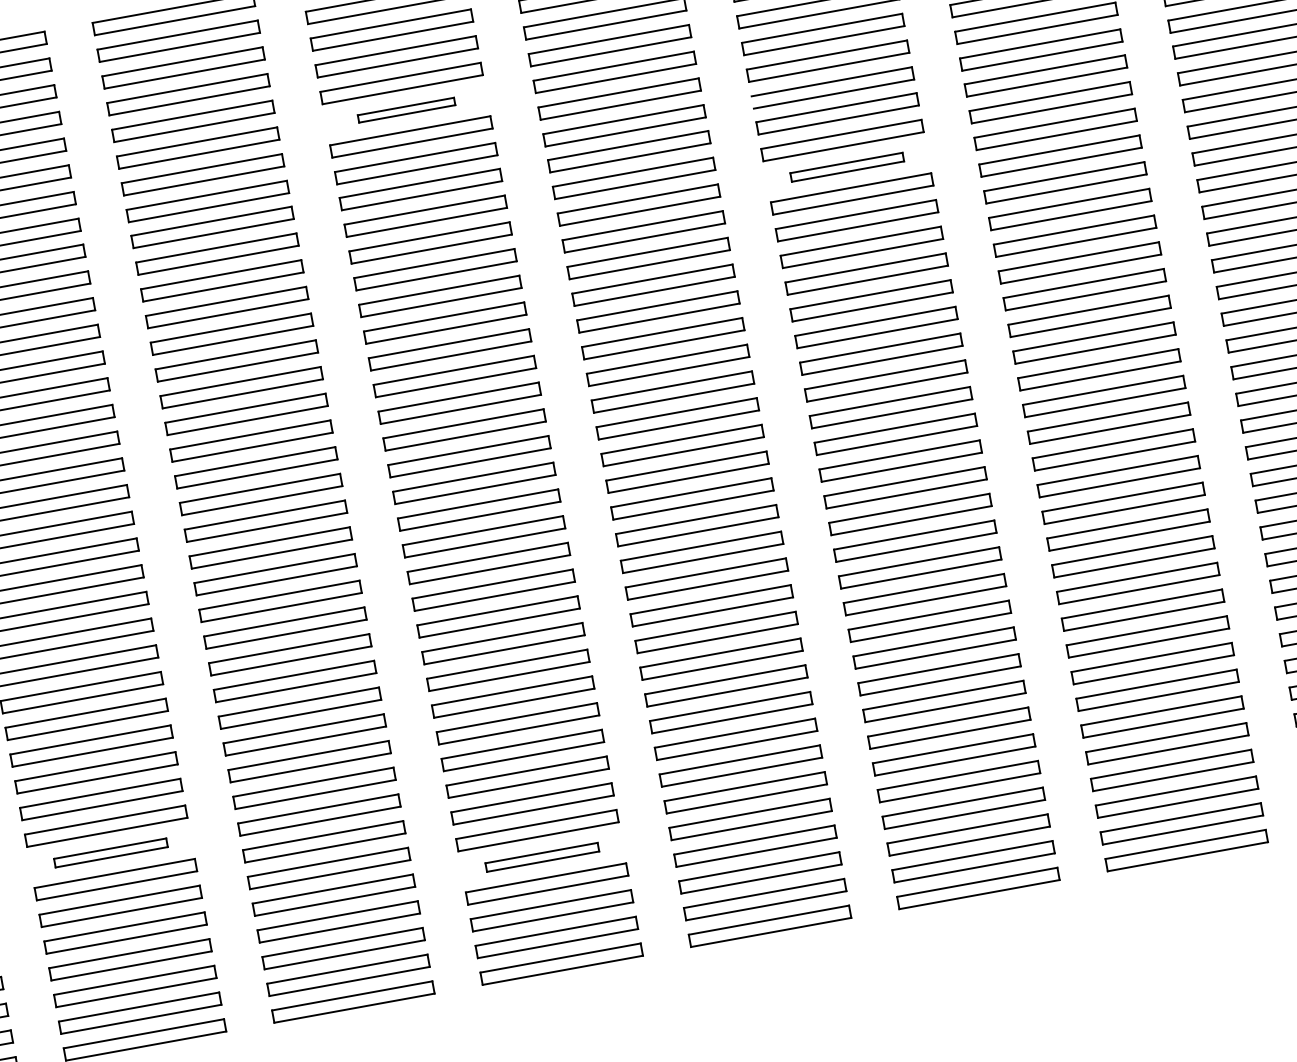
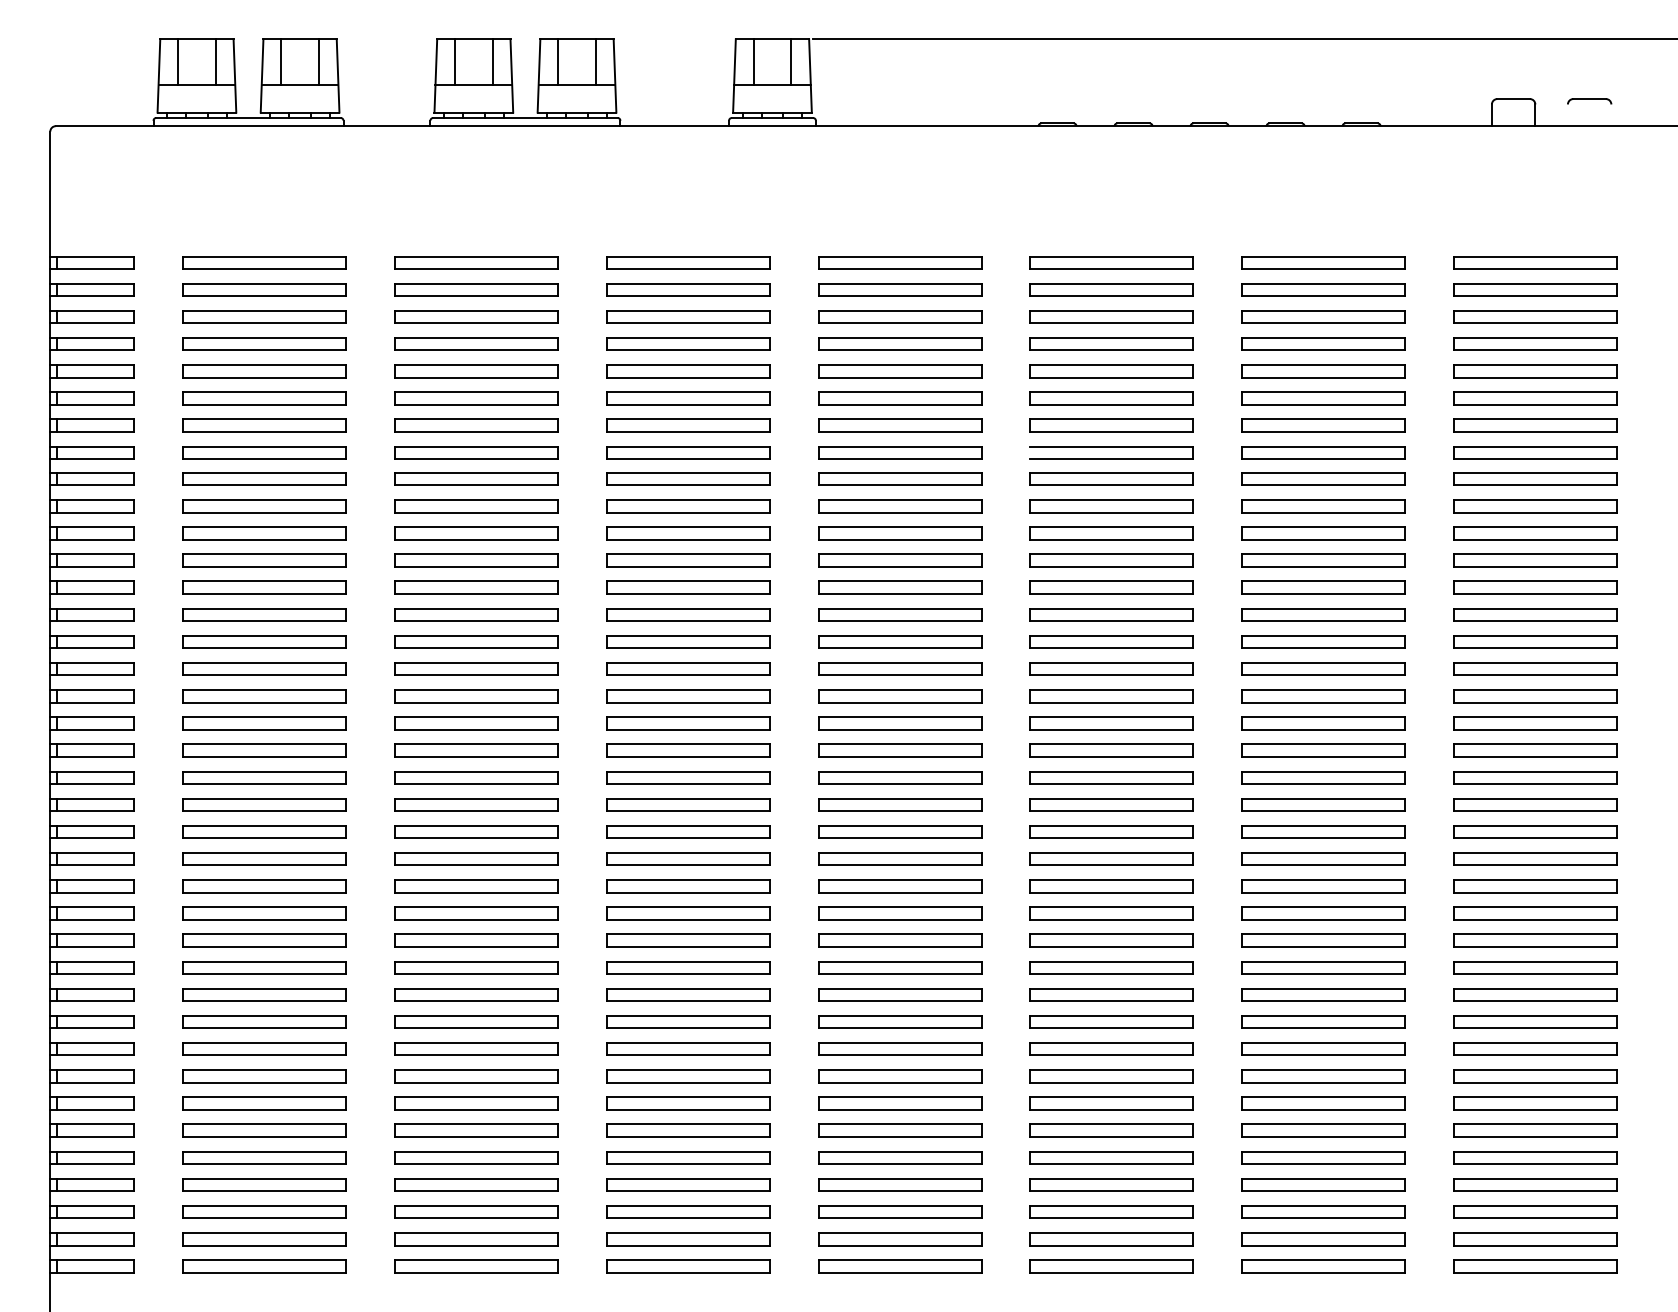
part: (406, 110) -> (688, 398), size x1.67
part: (847, 167) -> (1111, 533), size x1.43
part: (110, 853) -> (264, 1076), size x1.43
part: (542, 856) -> (688, 1157), size x1.43

